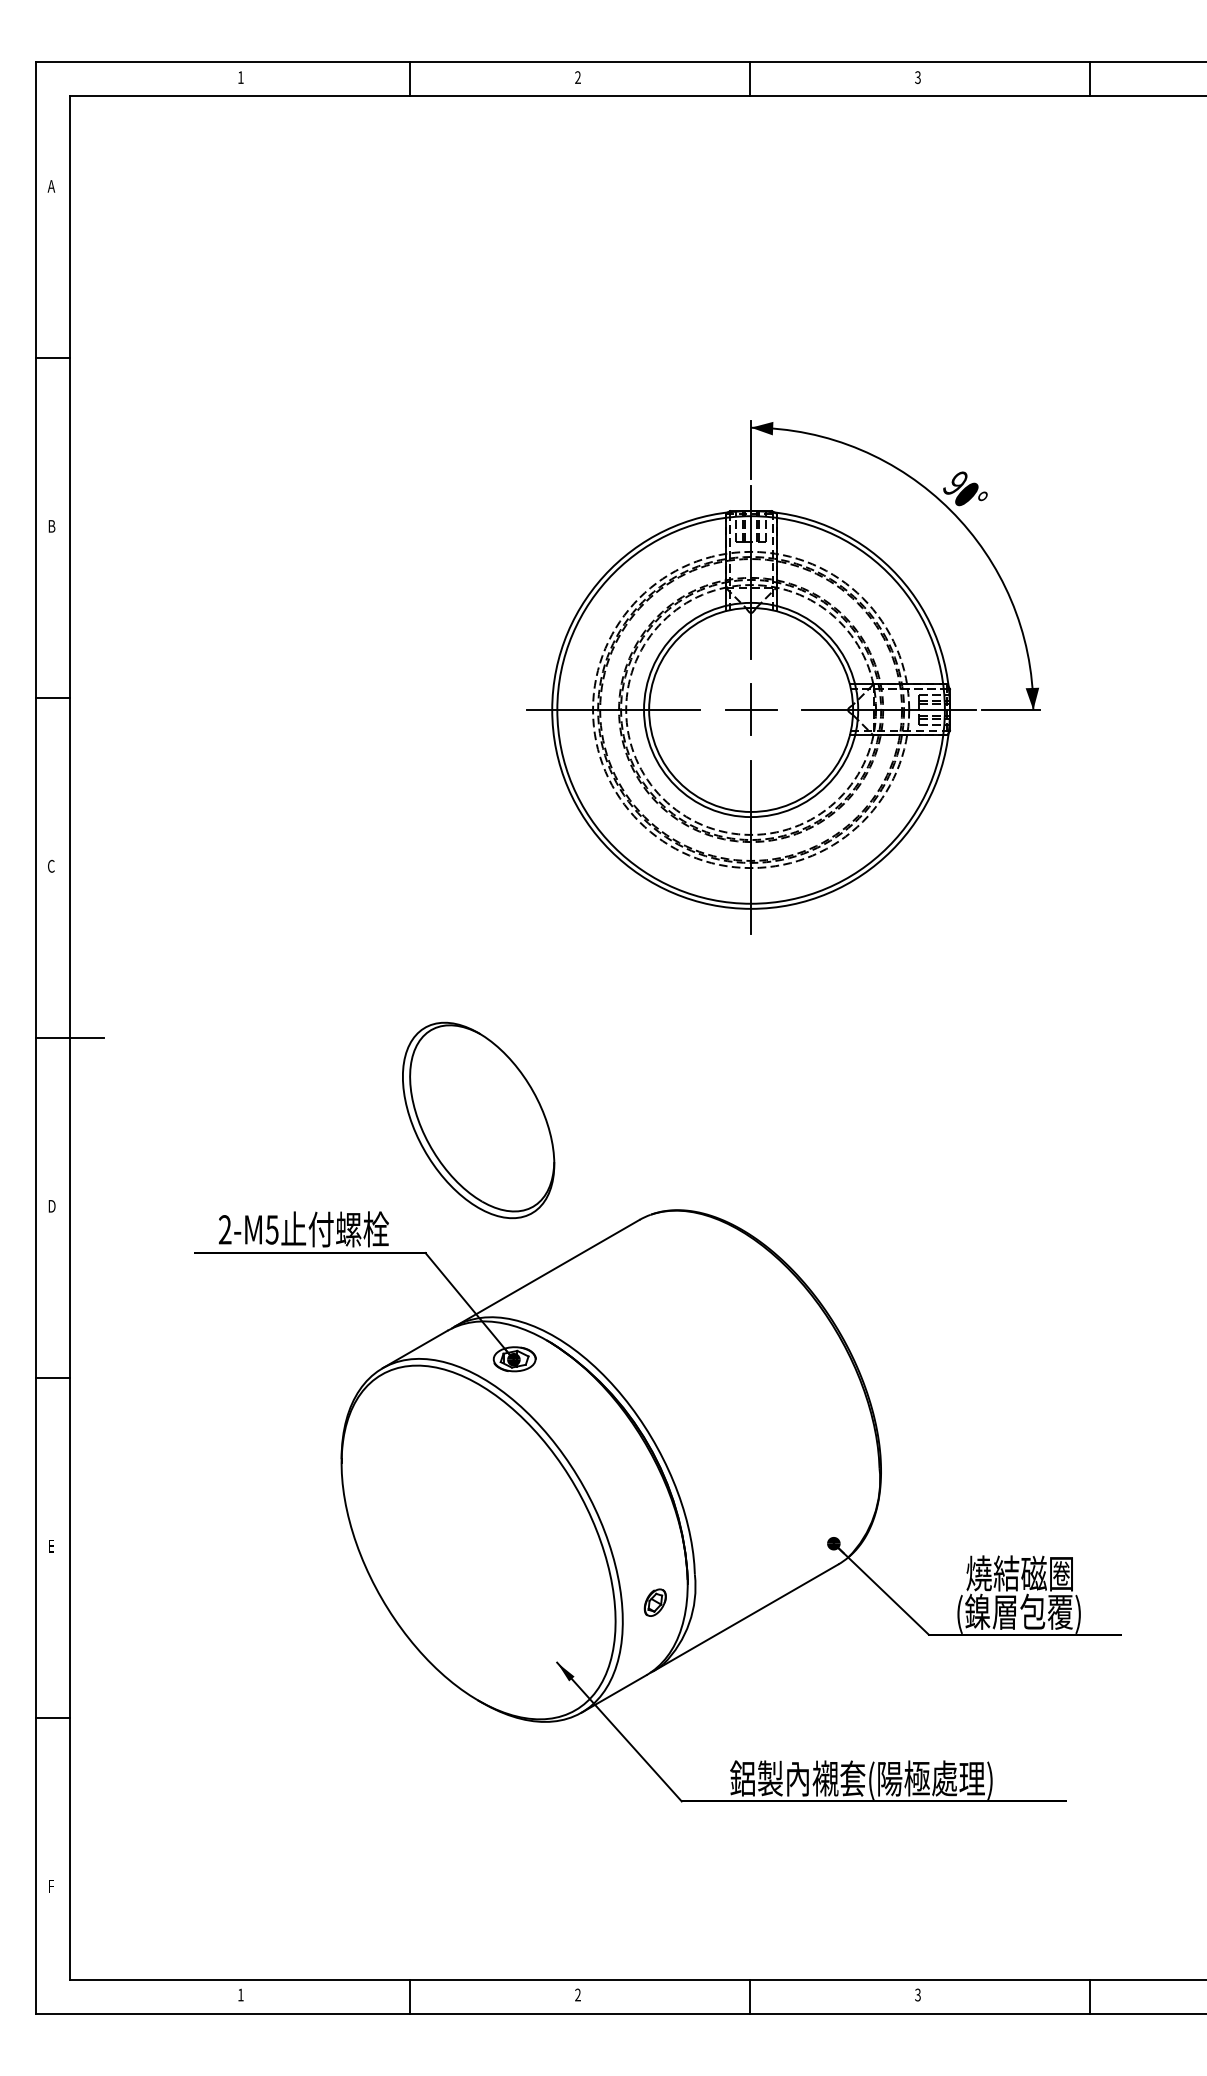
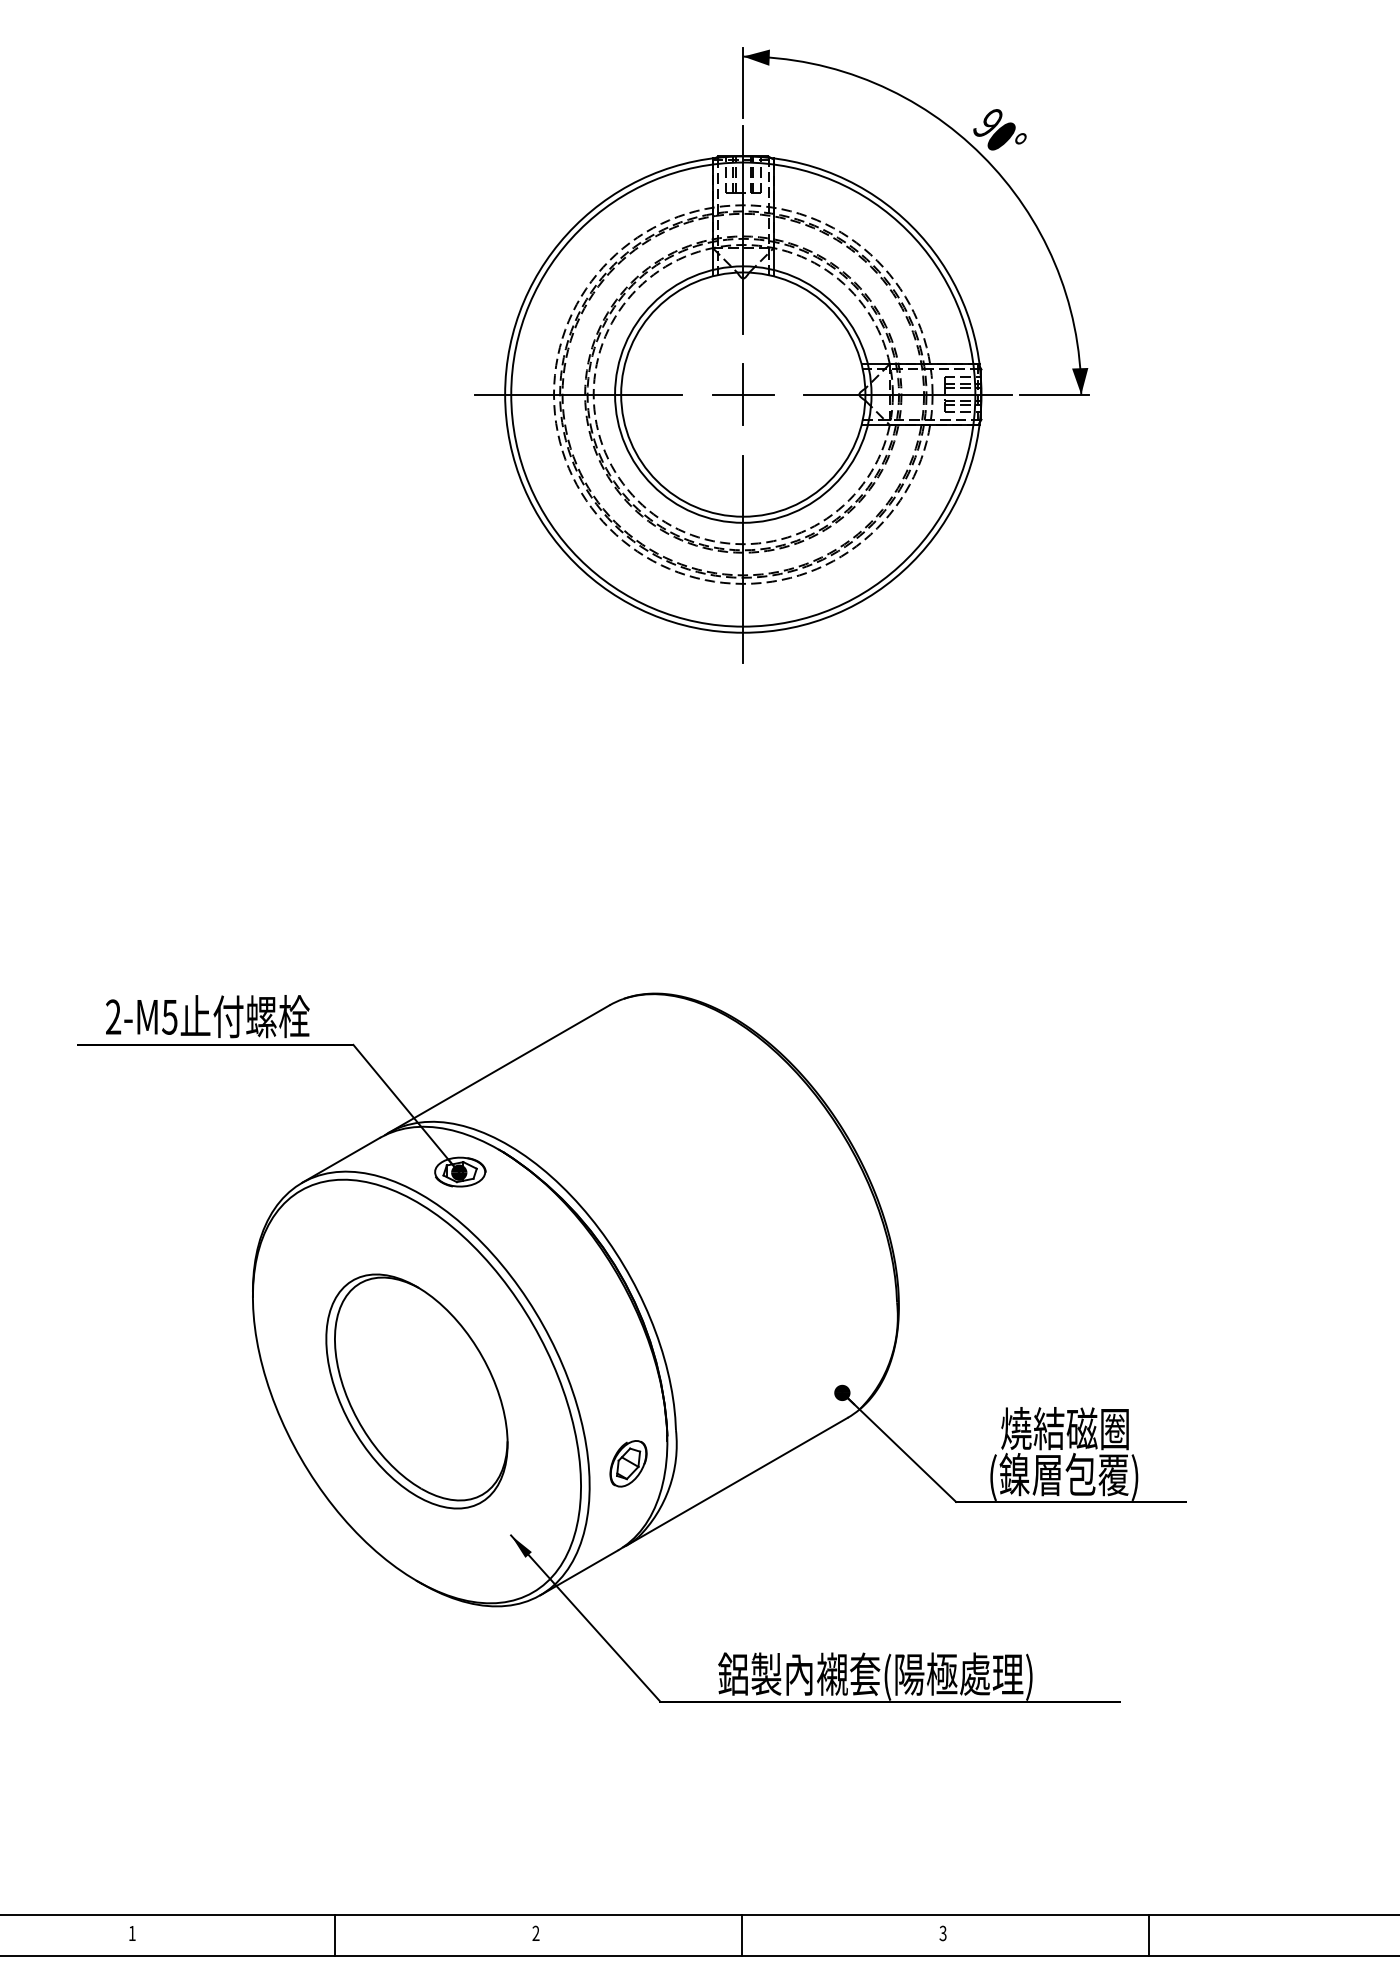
part: (478, 1120) -> (416, 1391), moved
part: (655, 1602) -> (628, 1463), size x1.43

